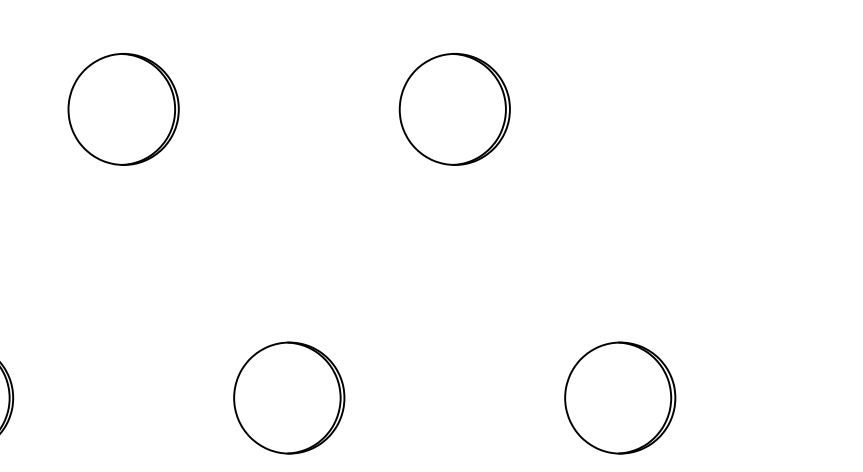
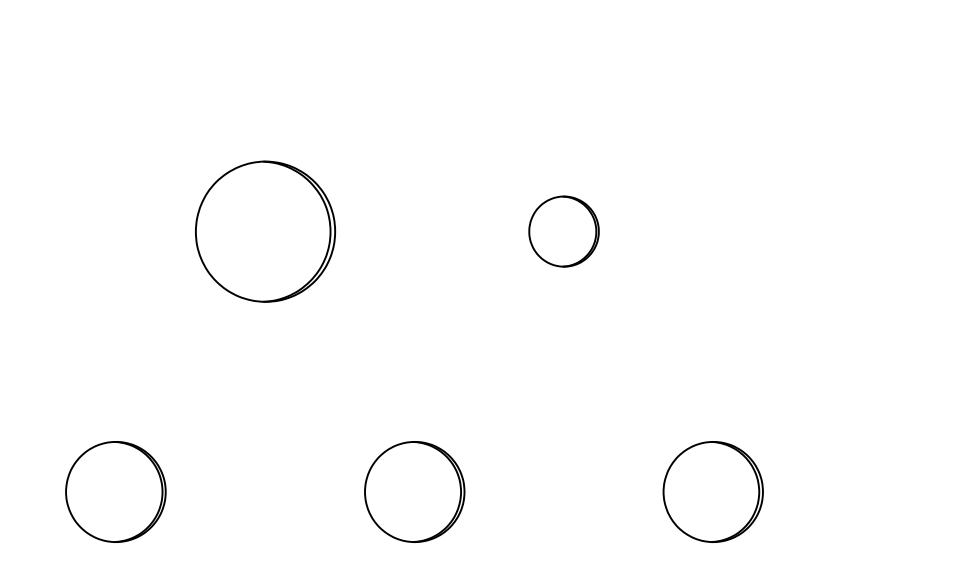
part: (122, 109) -> (264, 231), size x1.4
part: (454, 109) -> (563, 231), size x0.7

